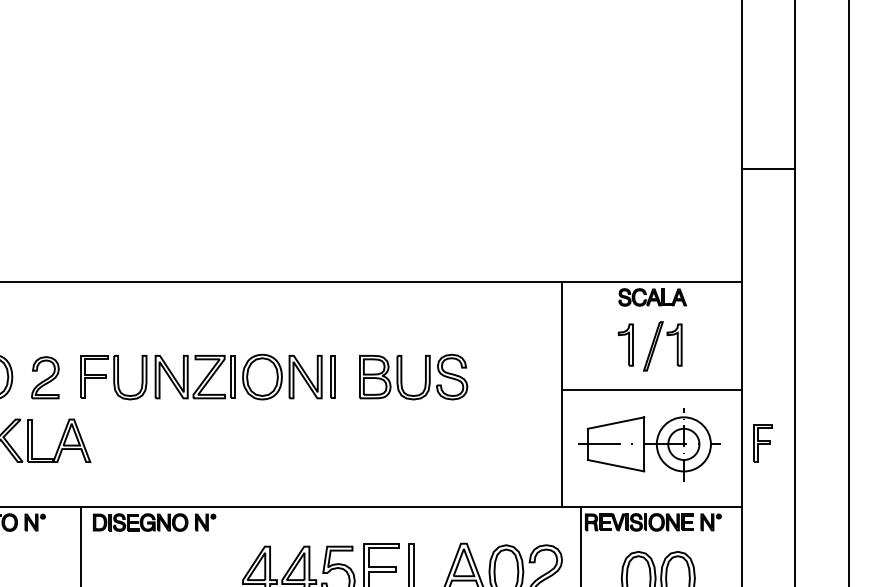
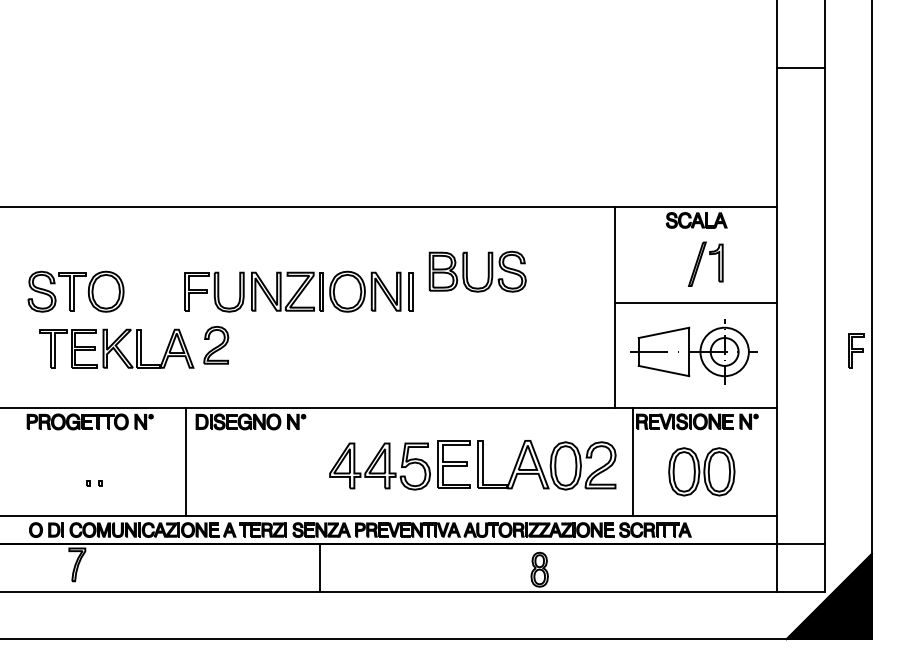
line: (768, 169) -> (800, 68), moved
part: (625, 344) -> (672, 262), removed
part: (45, 376) -> (216, 344), moved
part: (402, 376) -> (467, 271), moved
part: (762, 442) -> (856, 350), moved

